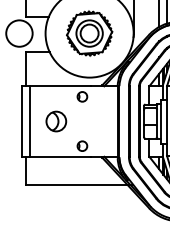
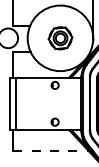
part: (89, 33) -> (60, 38), size x0.7
part: (56, 121) -> (35, 103), removed
line: (76, 184) -> (50, 150), solid -> dashed

